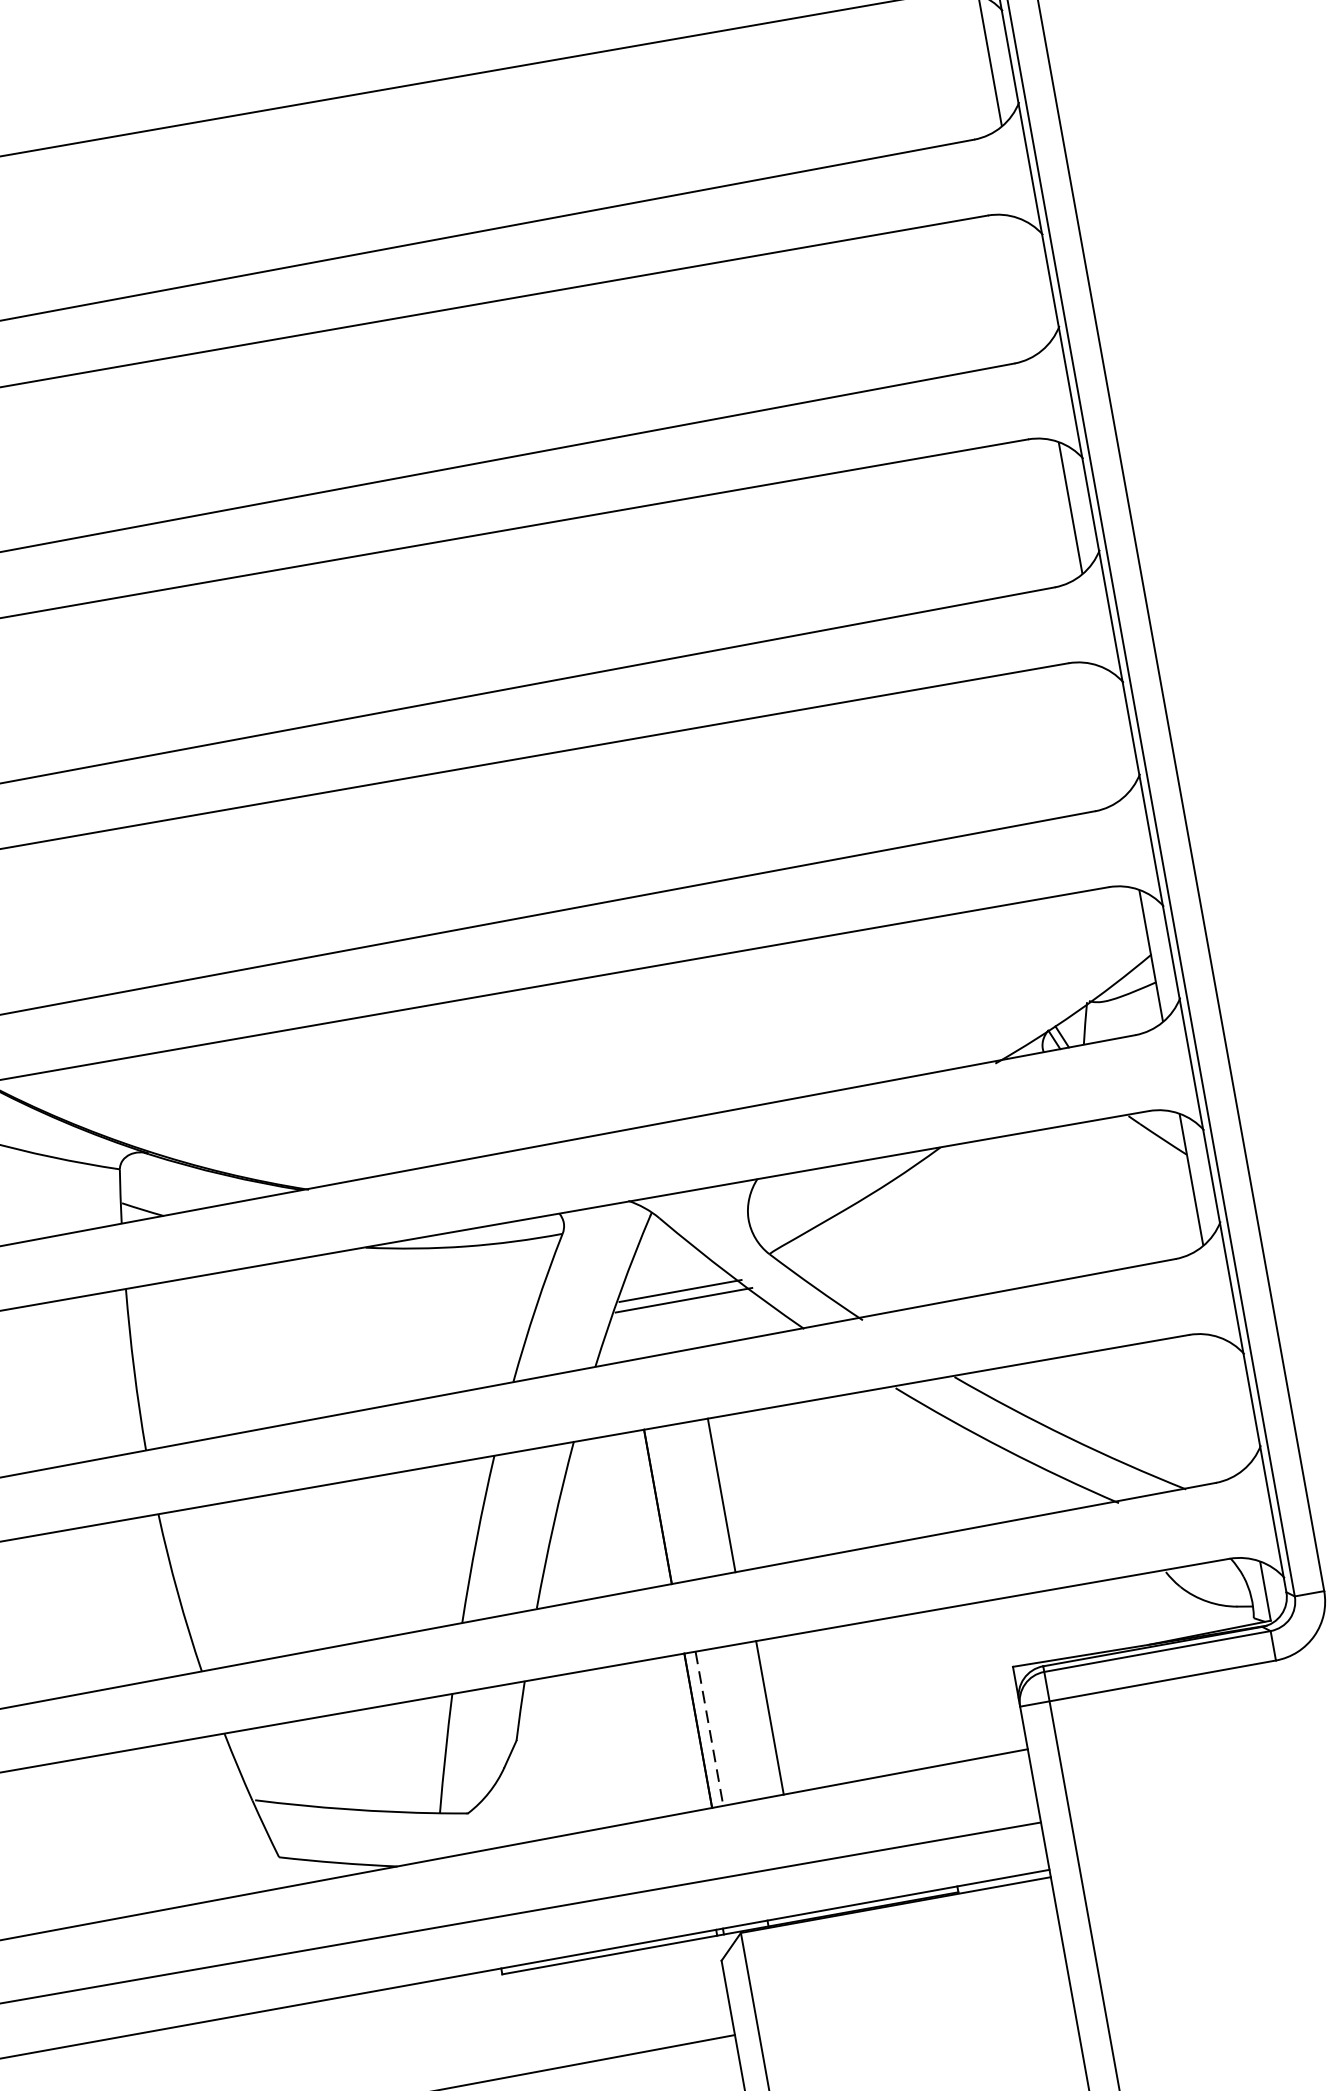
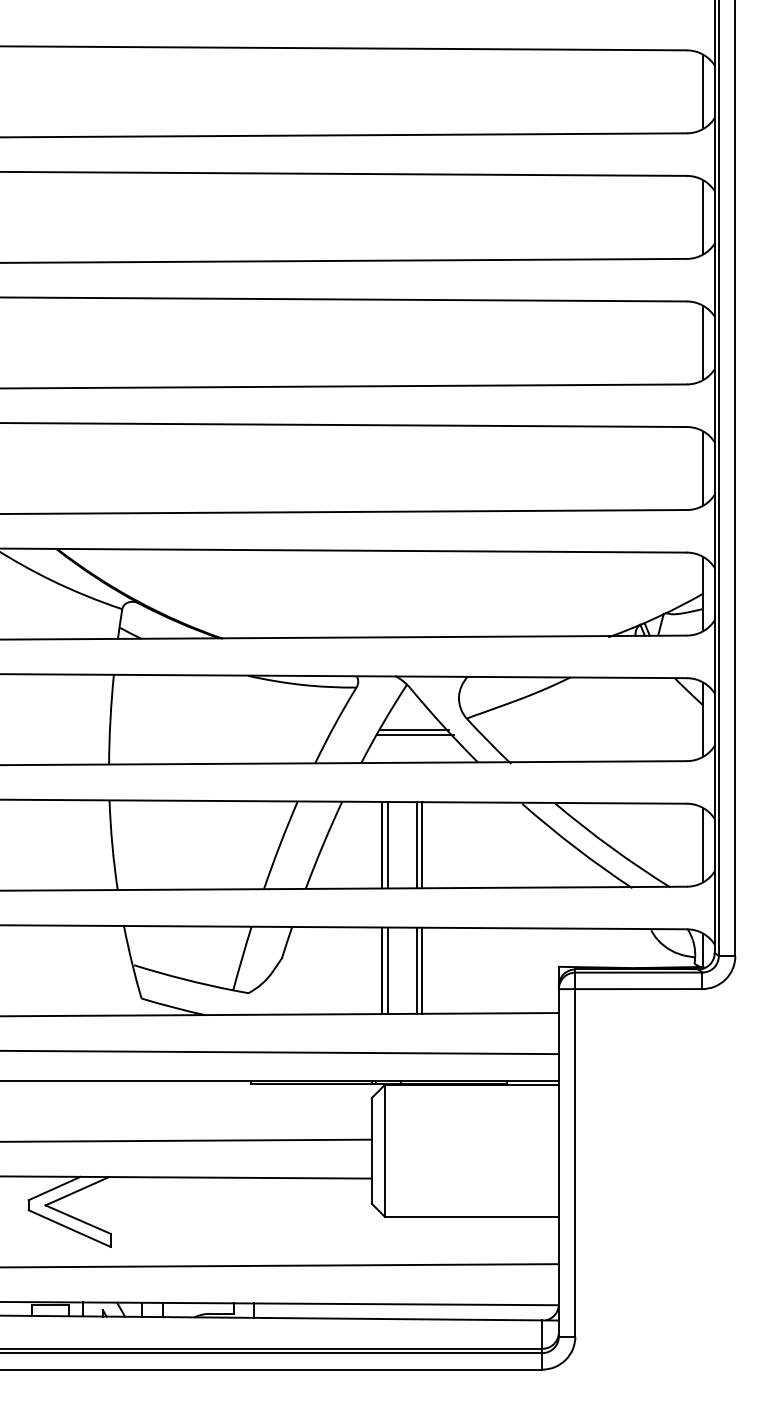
line: (1030, 284) -> (703, 217), added
line: (1110, 731) -> (703, 468), added
line: (1231, 1402) -> (703, 844), added
line: (729, 1494) -> (421, 845), added
line: (668, 1503) -> (387, 844), added
line: (762, 1718) -> (417, 970), added
line: (708, 1730) -> (387, 971), dashed -> solid

